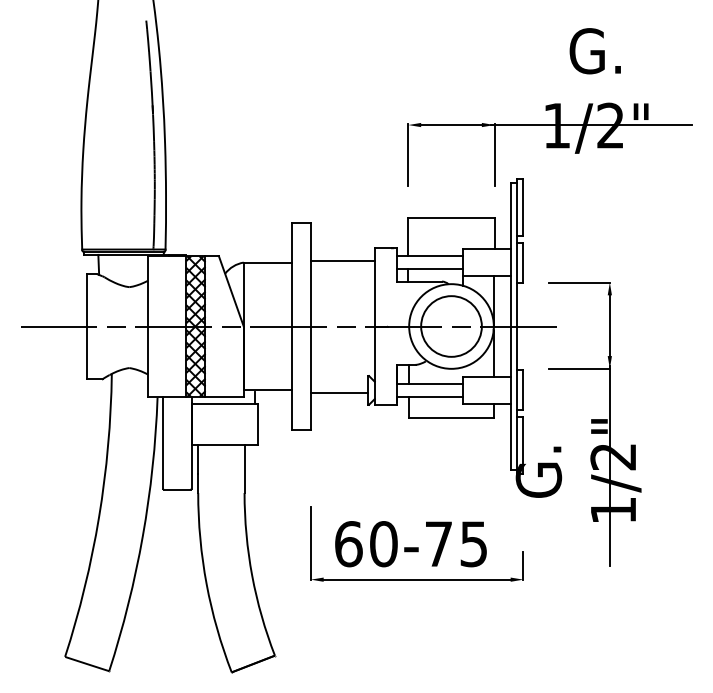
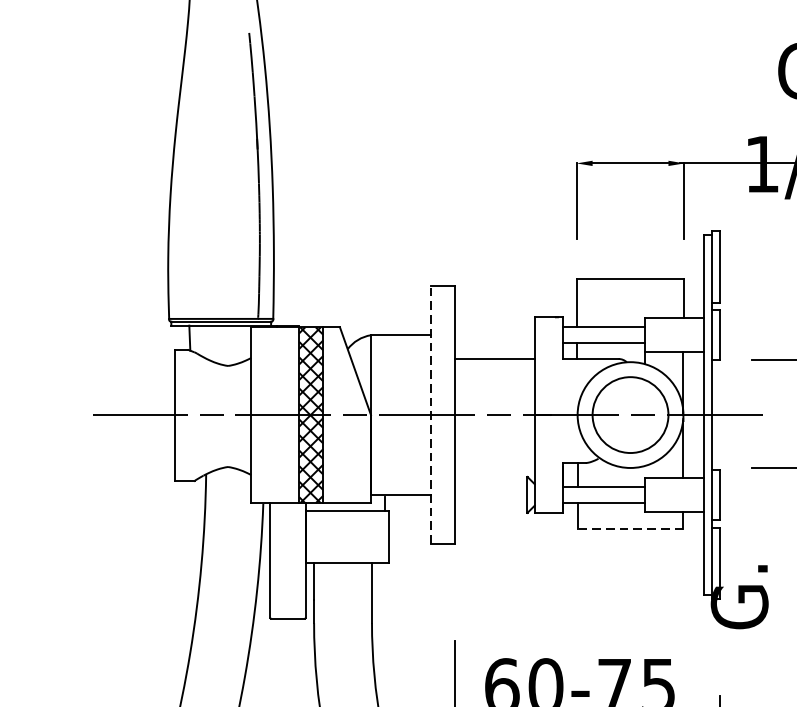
line: (342, 260) -> (494, 358), moved
line: (291, 326) -> (430, 415), solid -> dashed
line: (339, 392) -> (490, 497), removed
line: (451, 417) -> (630, 528), solid -> dashed

